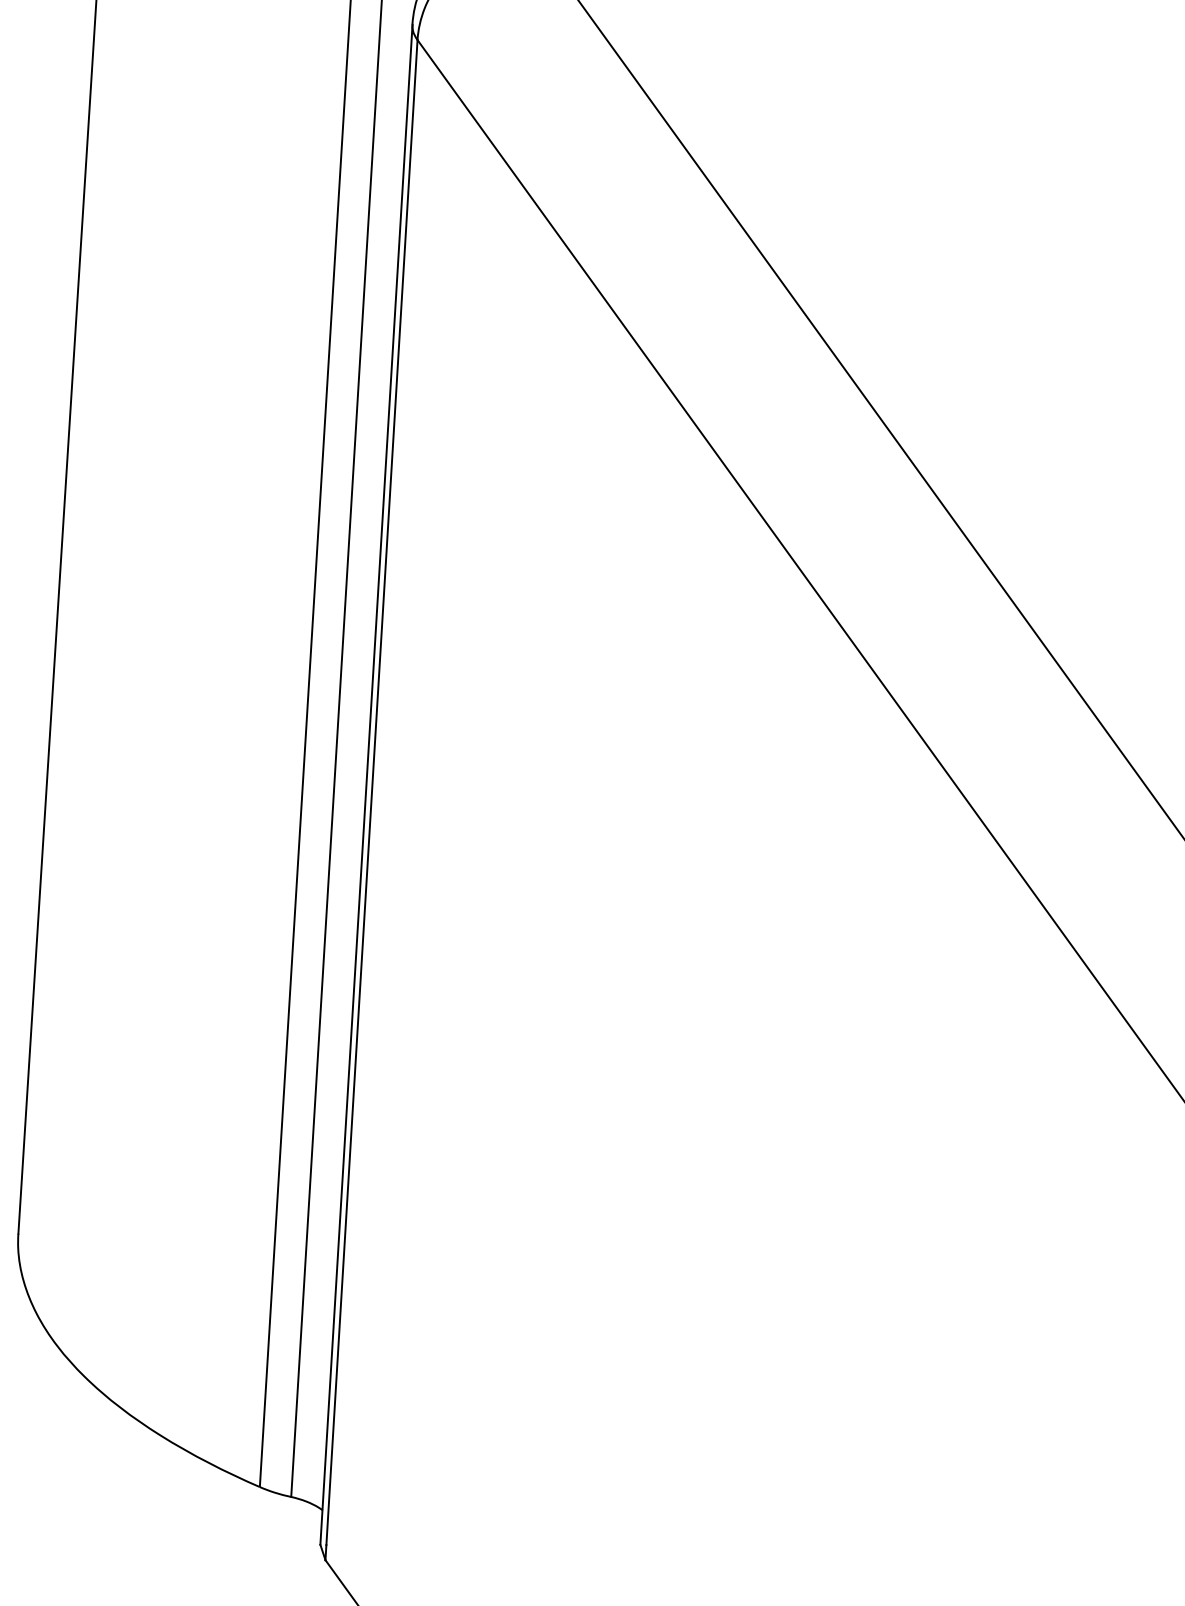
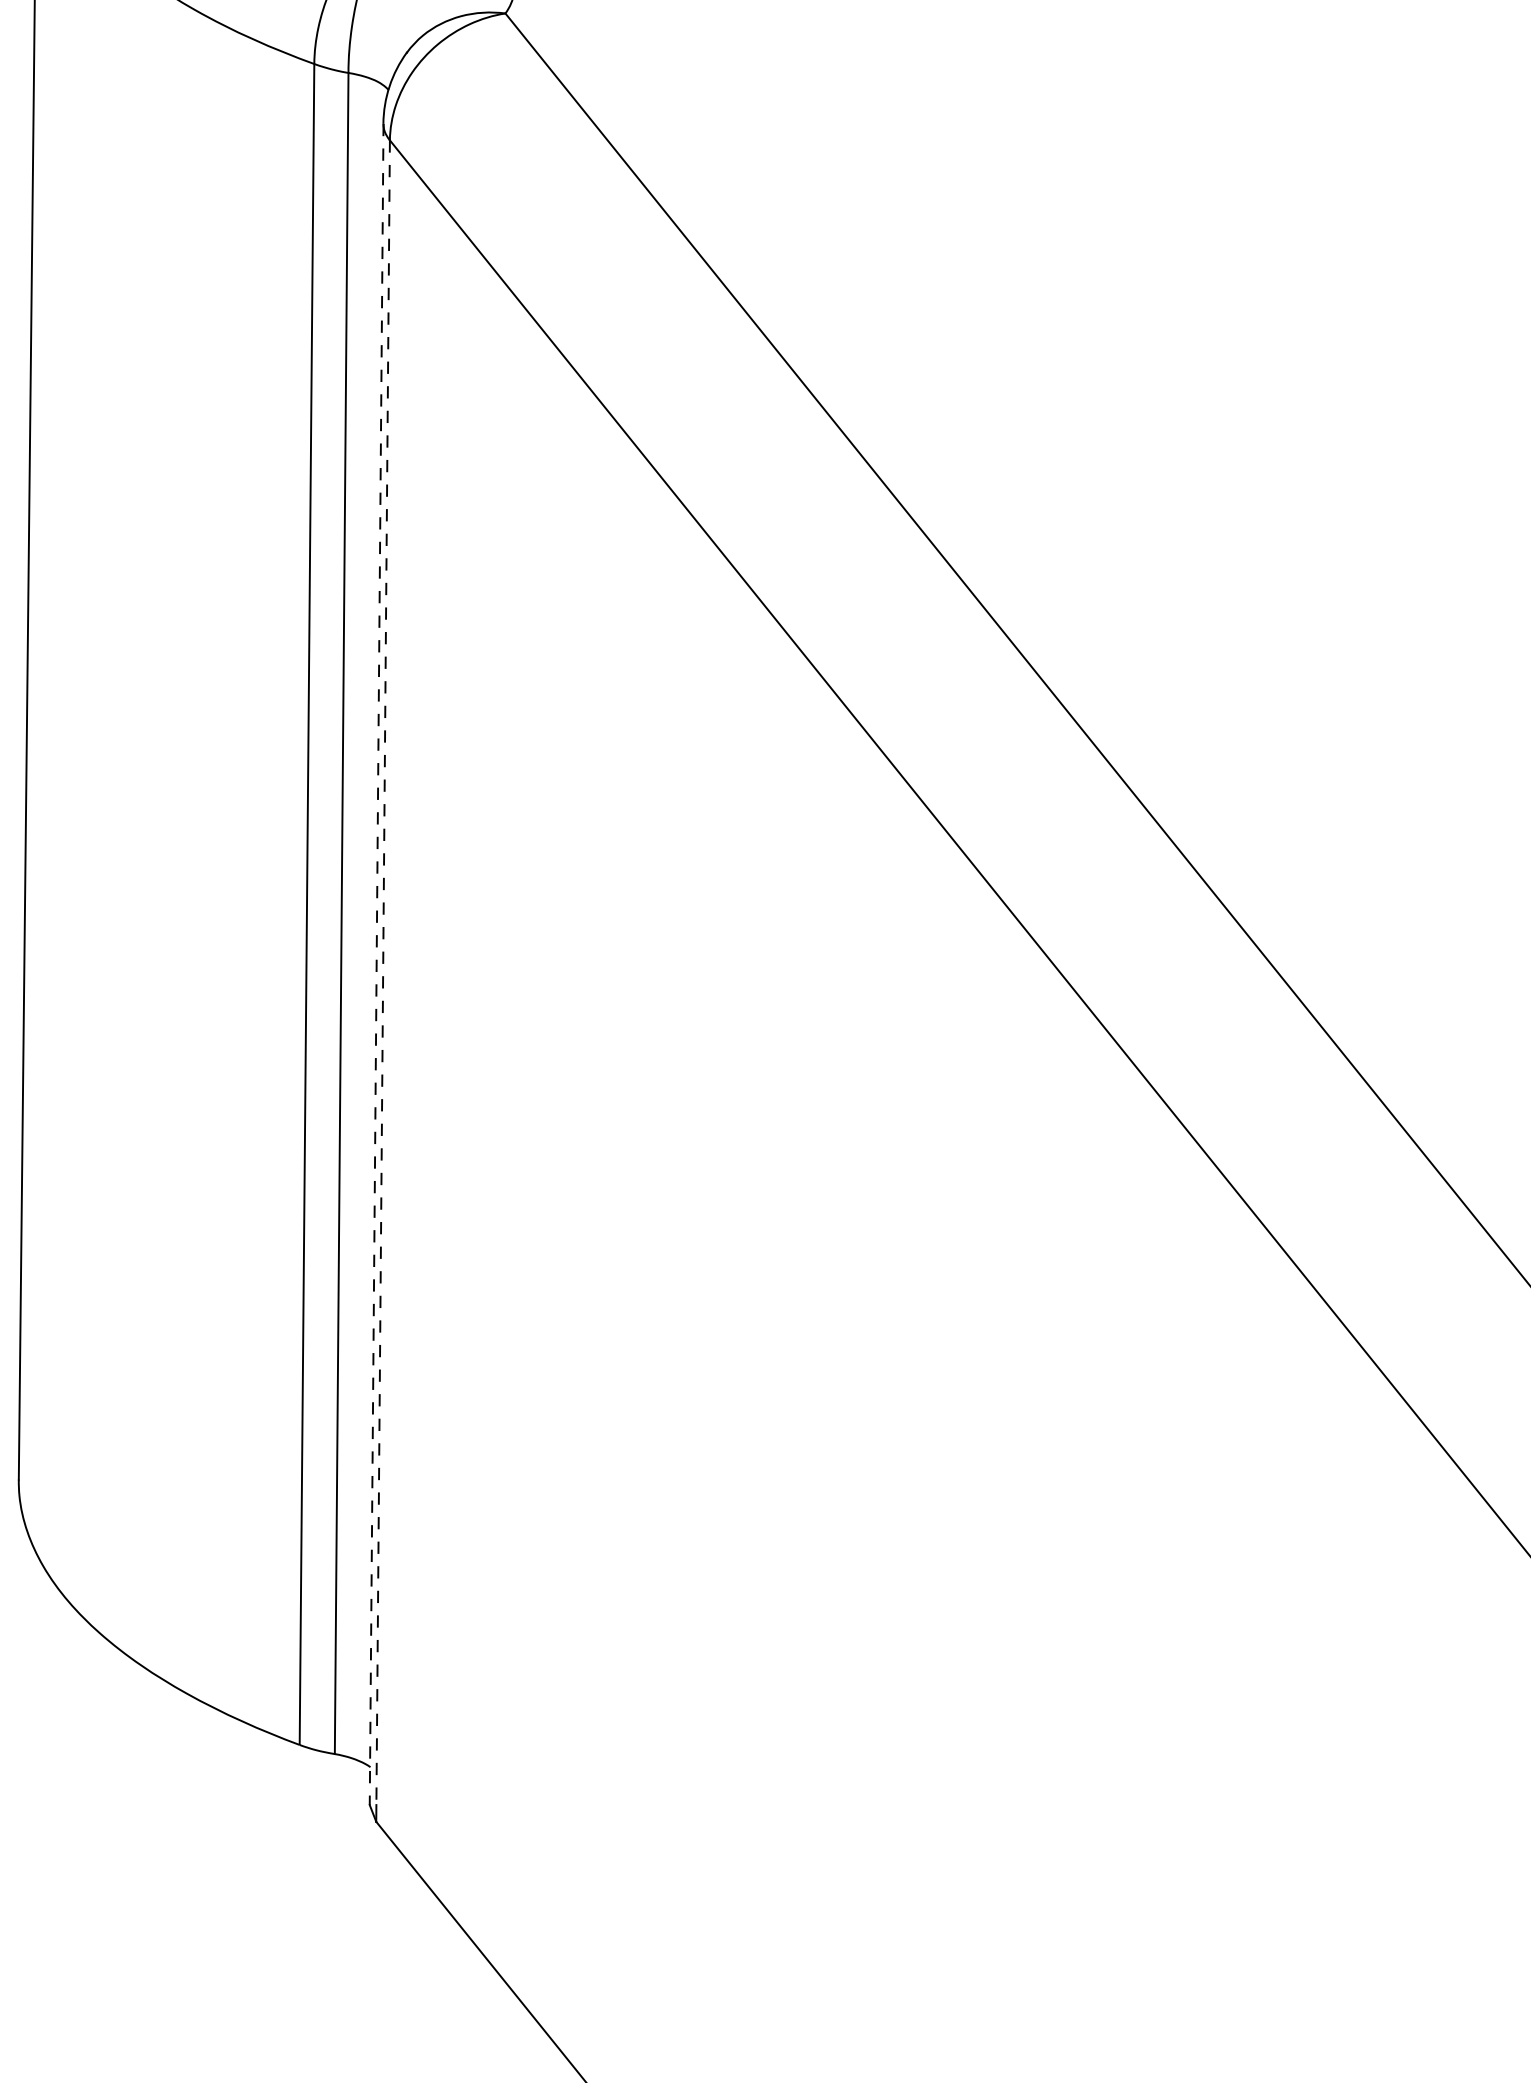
line: (366, 784) -> (376, 964), solid -> dashed
line: (372, 793) -> (383, 973), solid -> dashed

